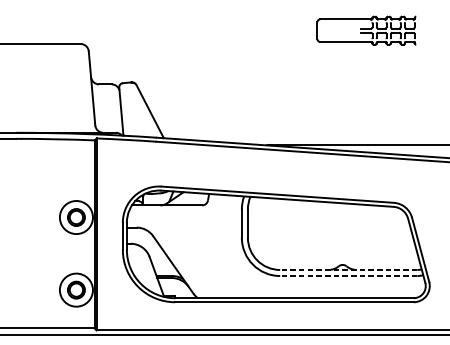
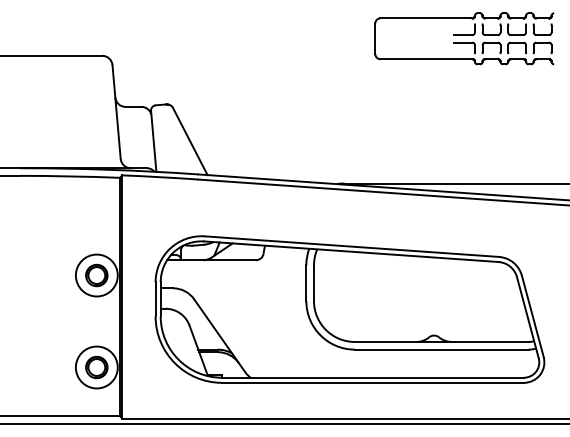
part: (366, 30) -> (464, 38), size x1.43
line: (348, 269) -> (441, 341), dashed -> solid
line: (348, 275) -> (441, 349), dashed -> solid

